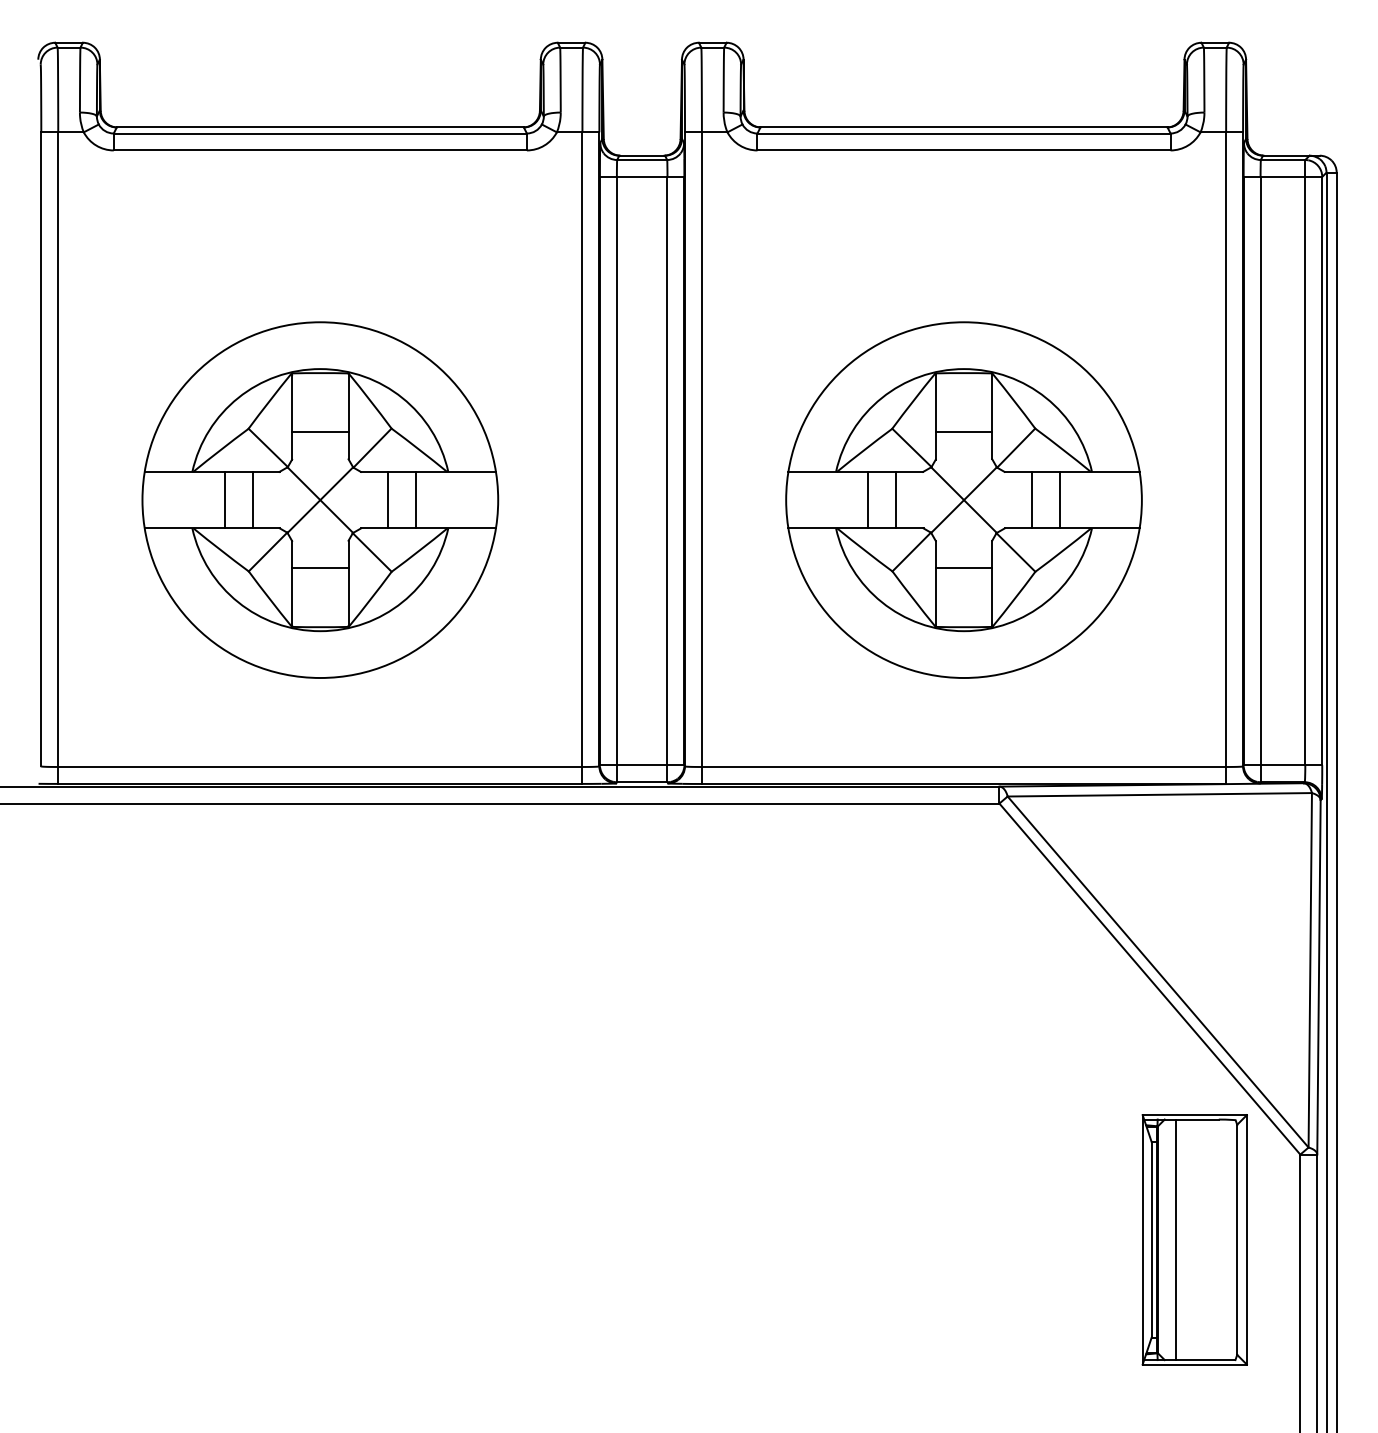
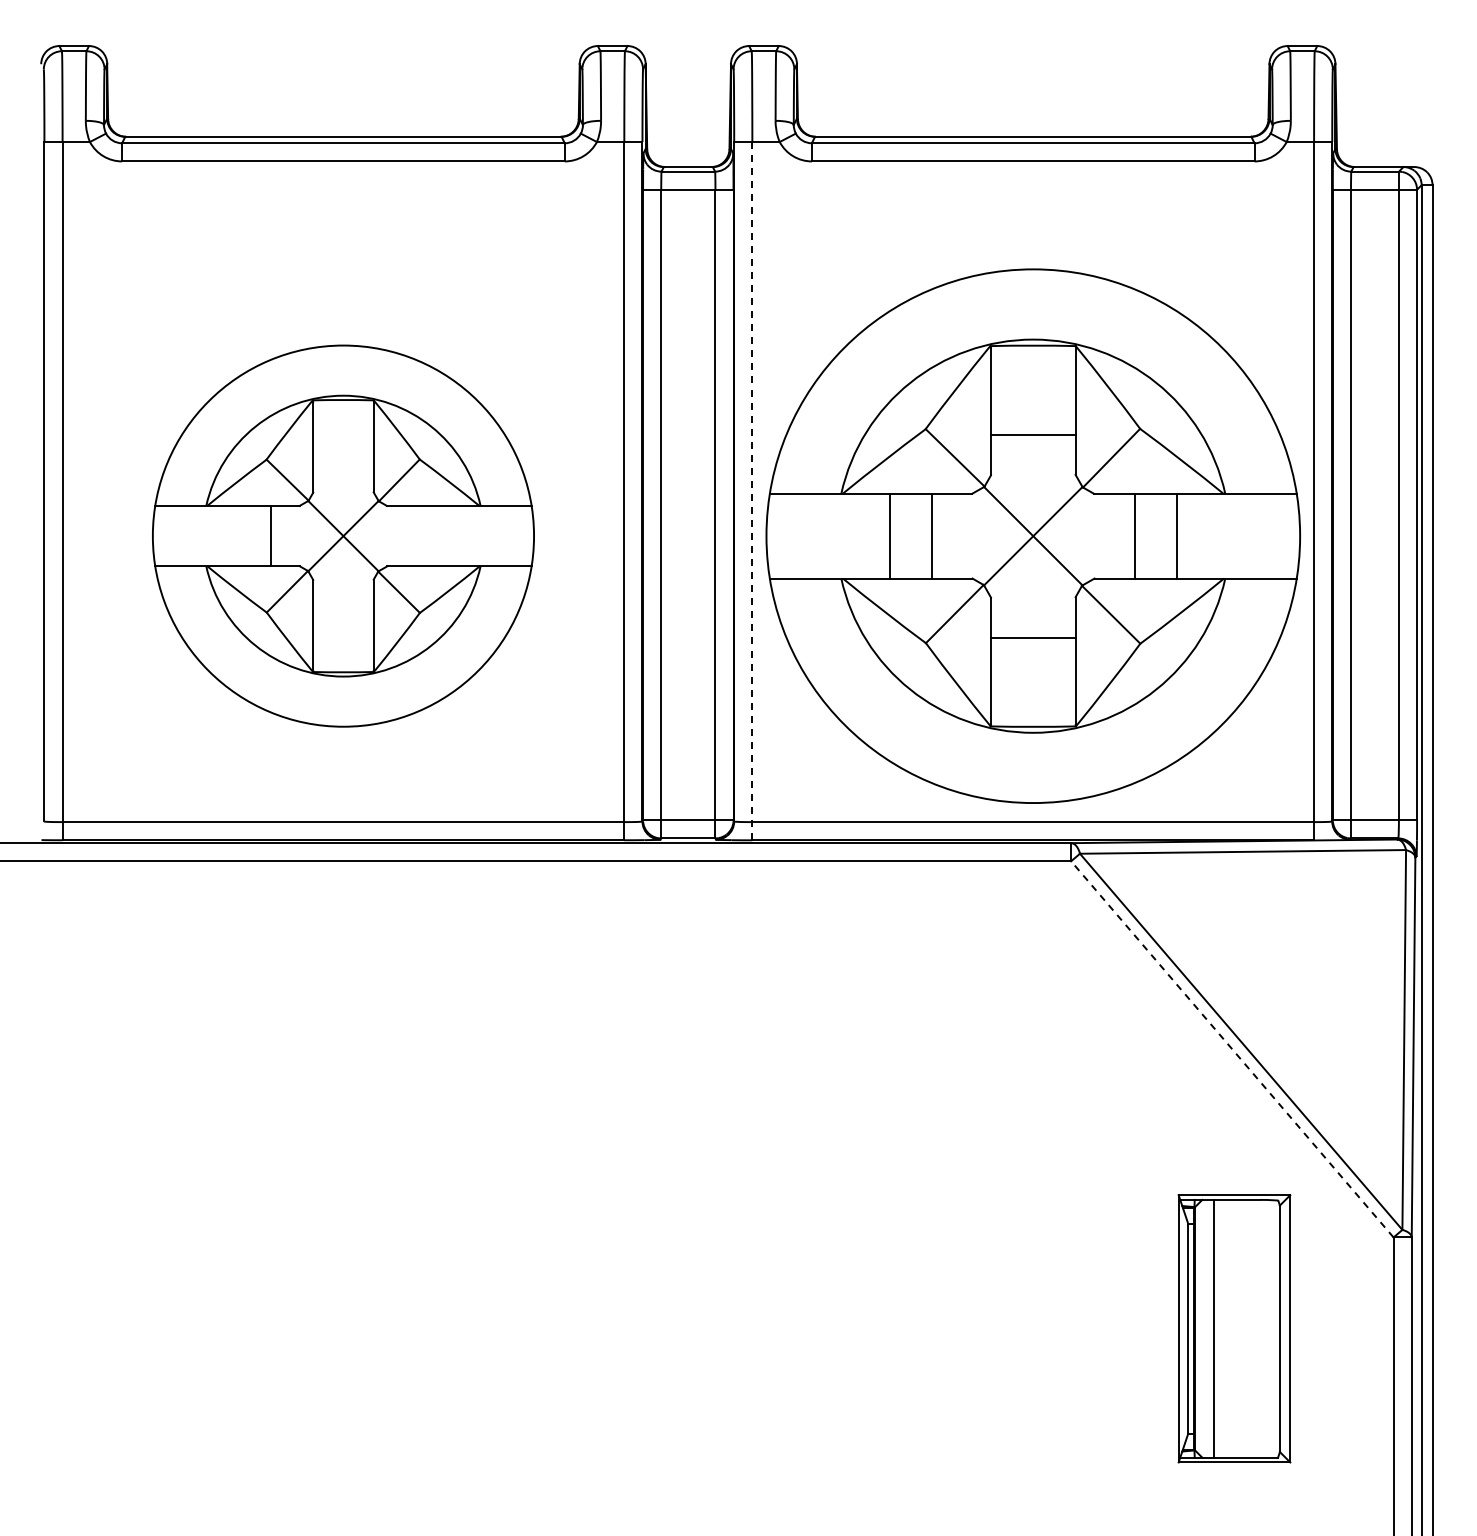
line: (320, 432) -> (343, 463), removed
line: (702, 457) -> (752, 490), solid -> dashed
line: (225, 499) -> (241, 535), removed
line: (388, 499) -> (416, 535), removed
line: (415, 499) -> (445, 535), removed
part: (963, 499) -> (1032, 535), size x1.4
line: (320, 567) -> (343, 608), removed
line: (1150, 979) -> (1232, 1049), solid -> dashed
part: (1194, 1239) -> (1234, 1328), moved

